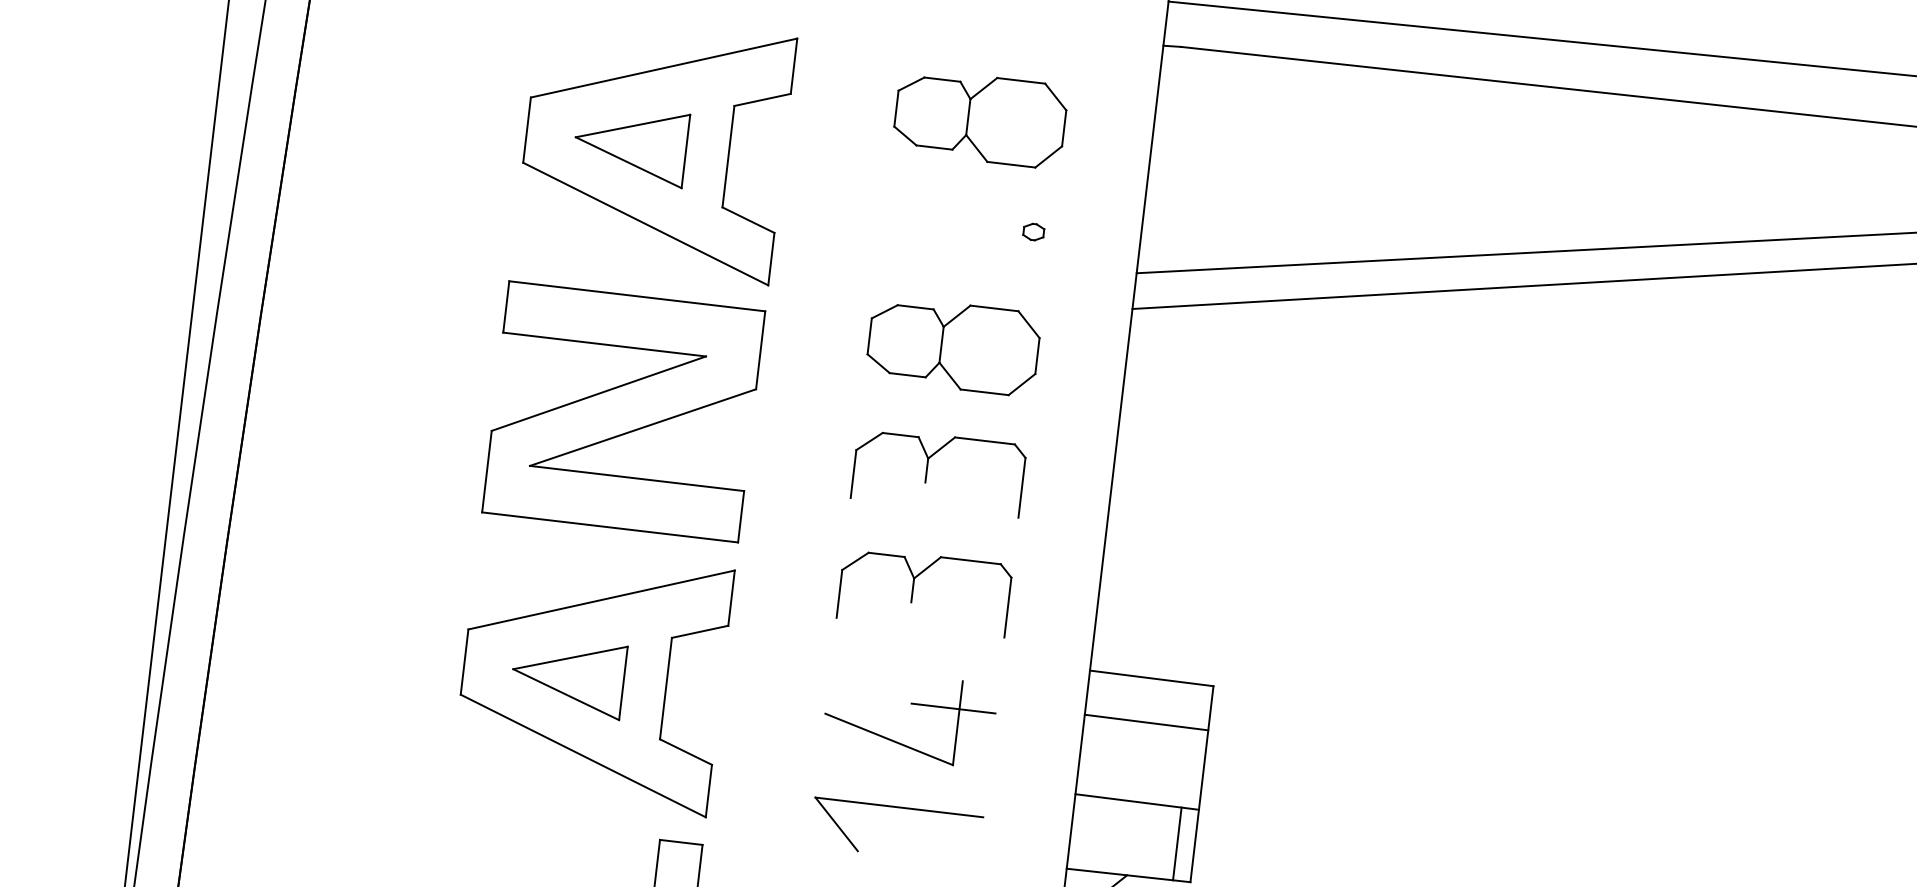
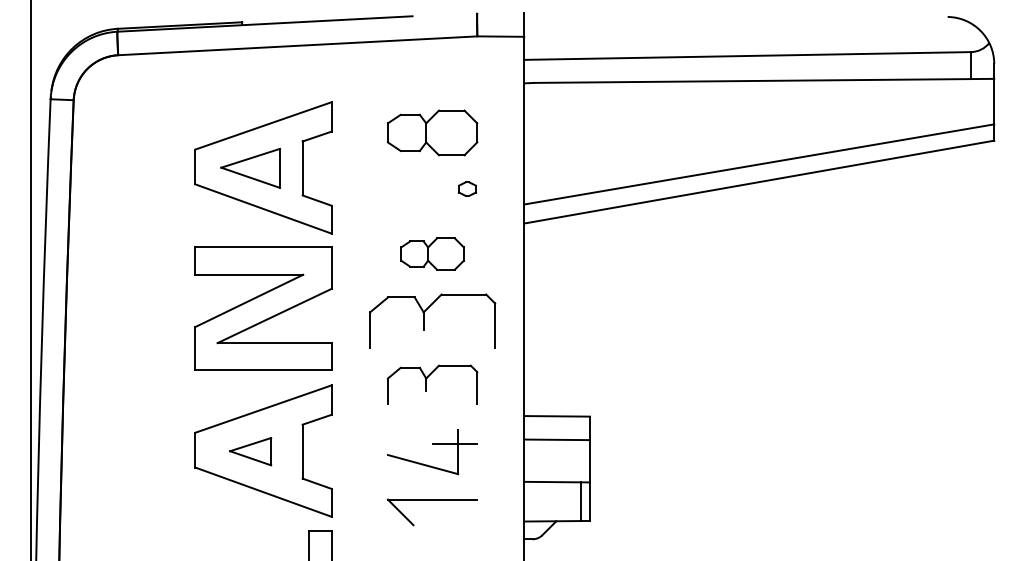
part: (1033, 232) -> (467, 189), size x1.6
part: (953, 345) -> (432, 253), size x0.7
part: (938, 470) -> (432, 320), size x1.4
part: (567, 676) -> (250, 451), size x0.7

